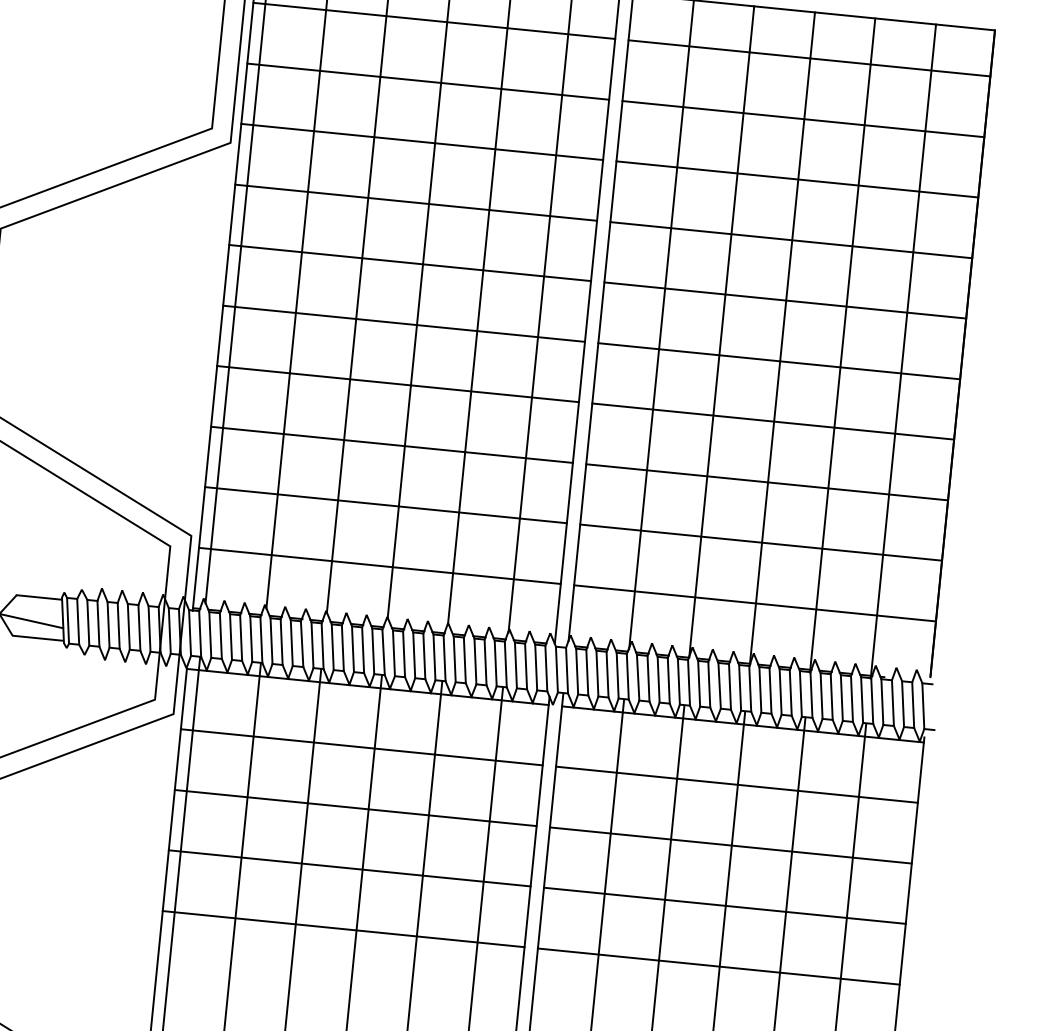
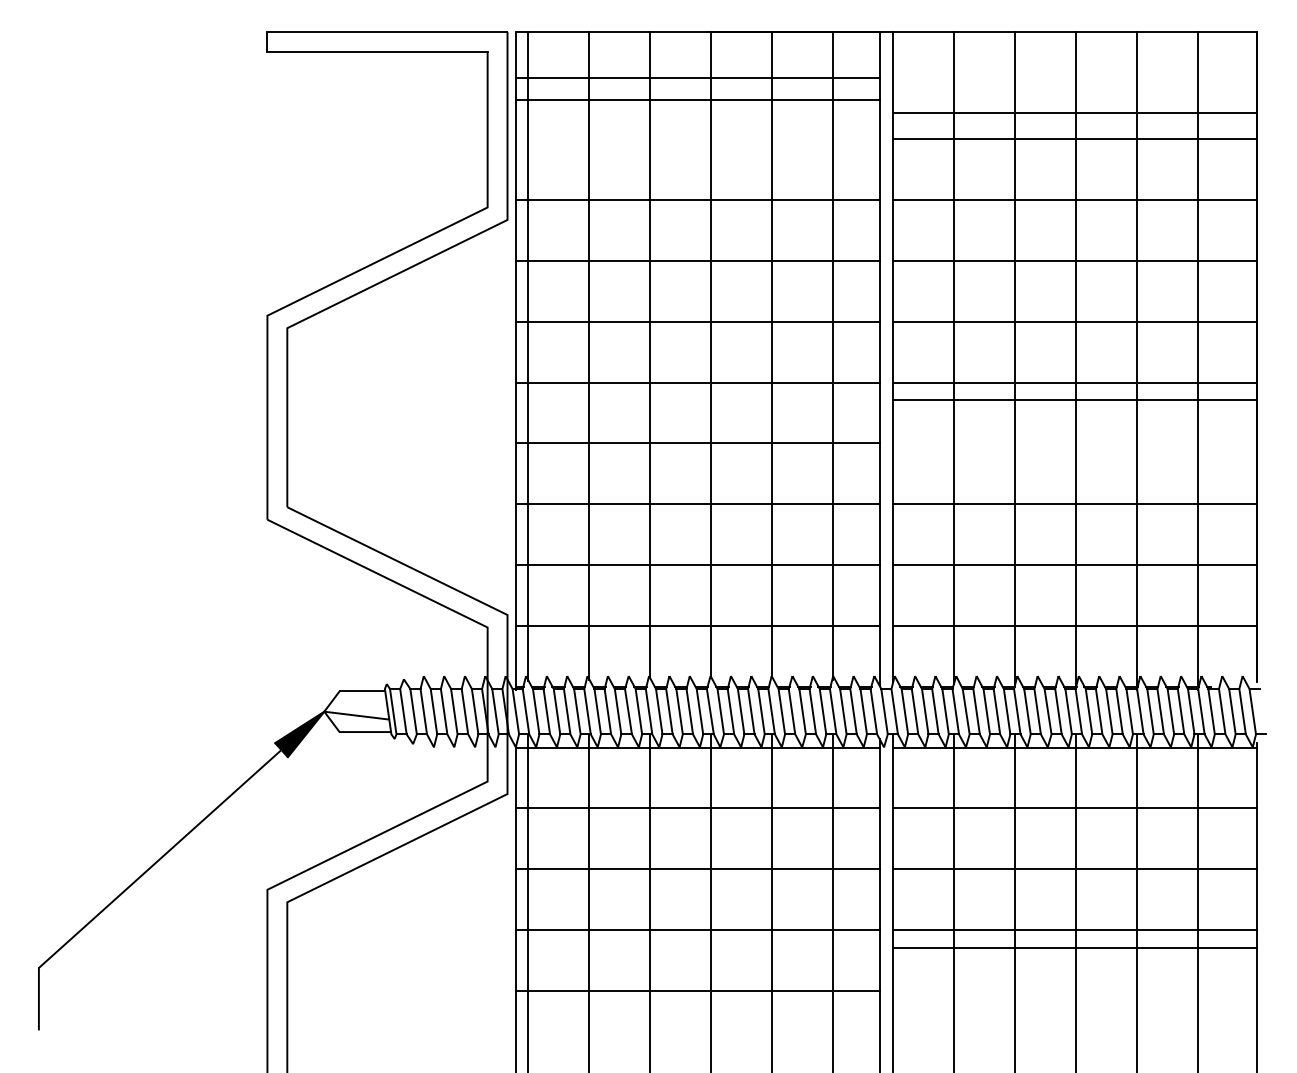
line: (808, 58) -> (1074, 113), moved
line: (427, 81) -> (697, 100), moved
line: (772, 421) -> (1074, 400), moved
line: (718, 966) -> (1074, 948), moved

